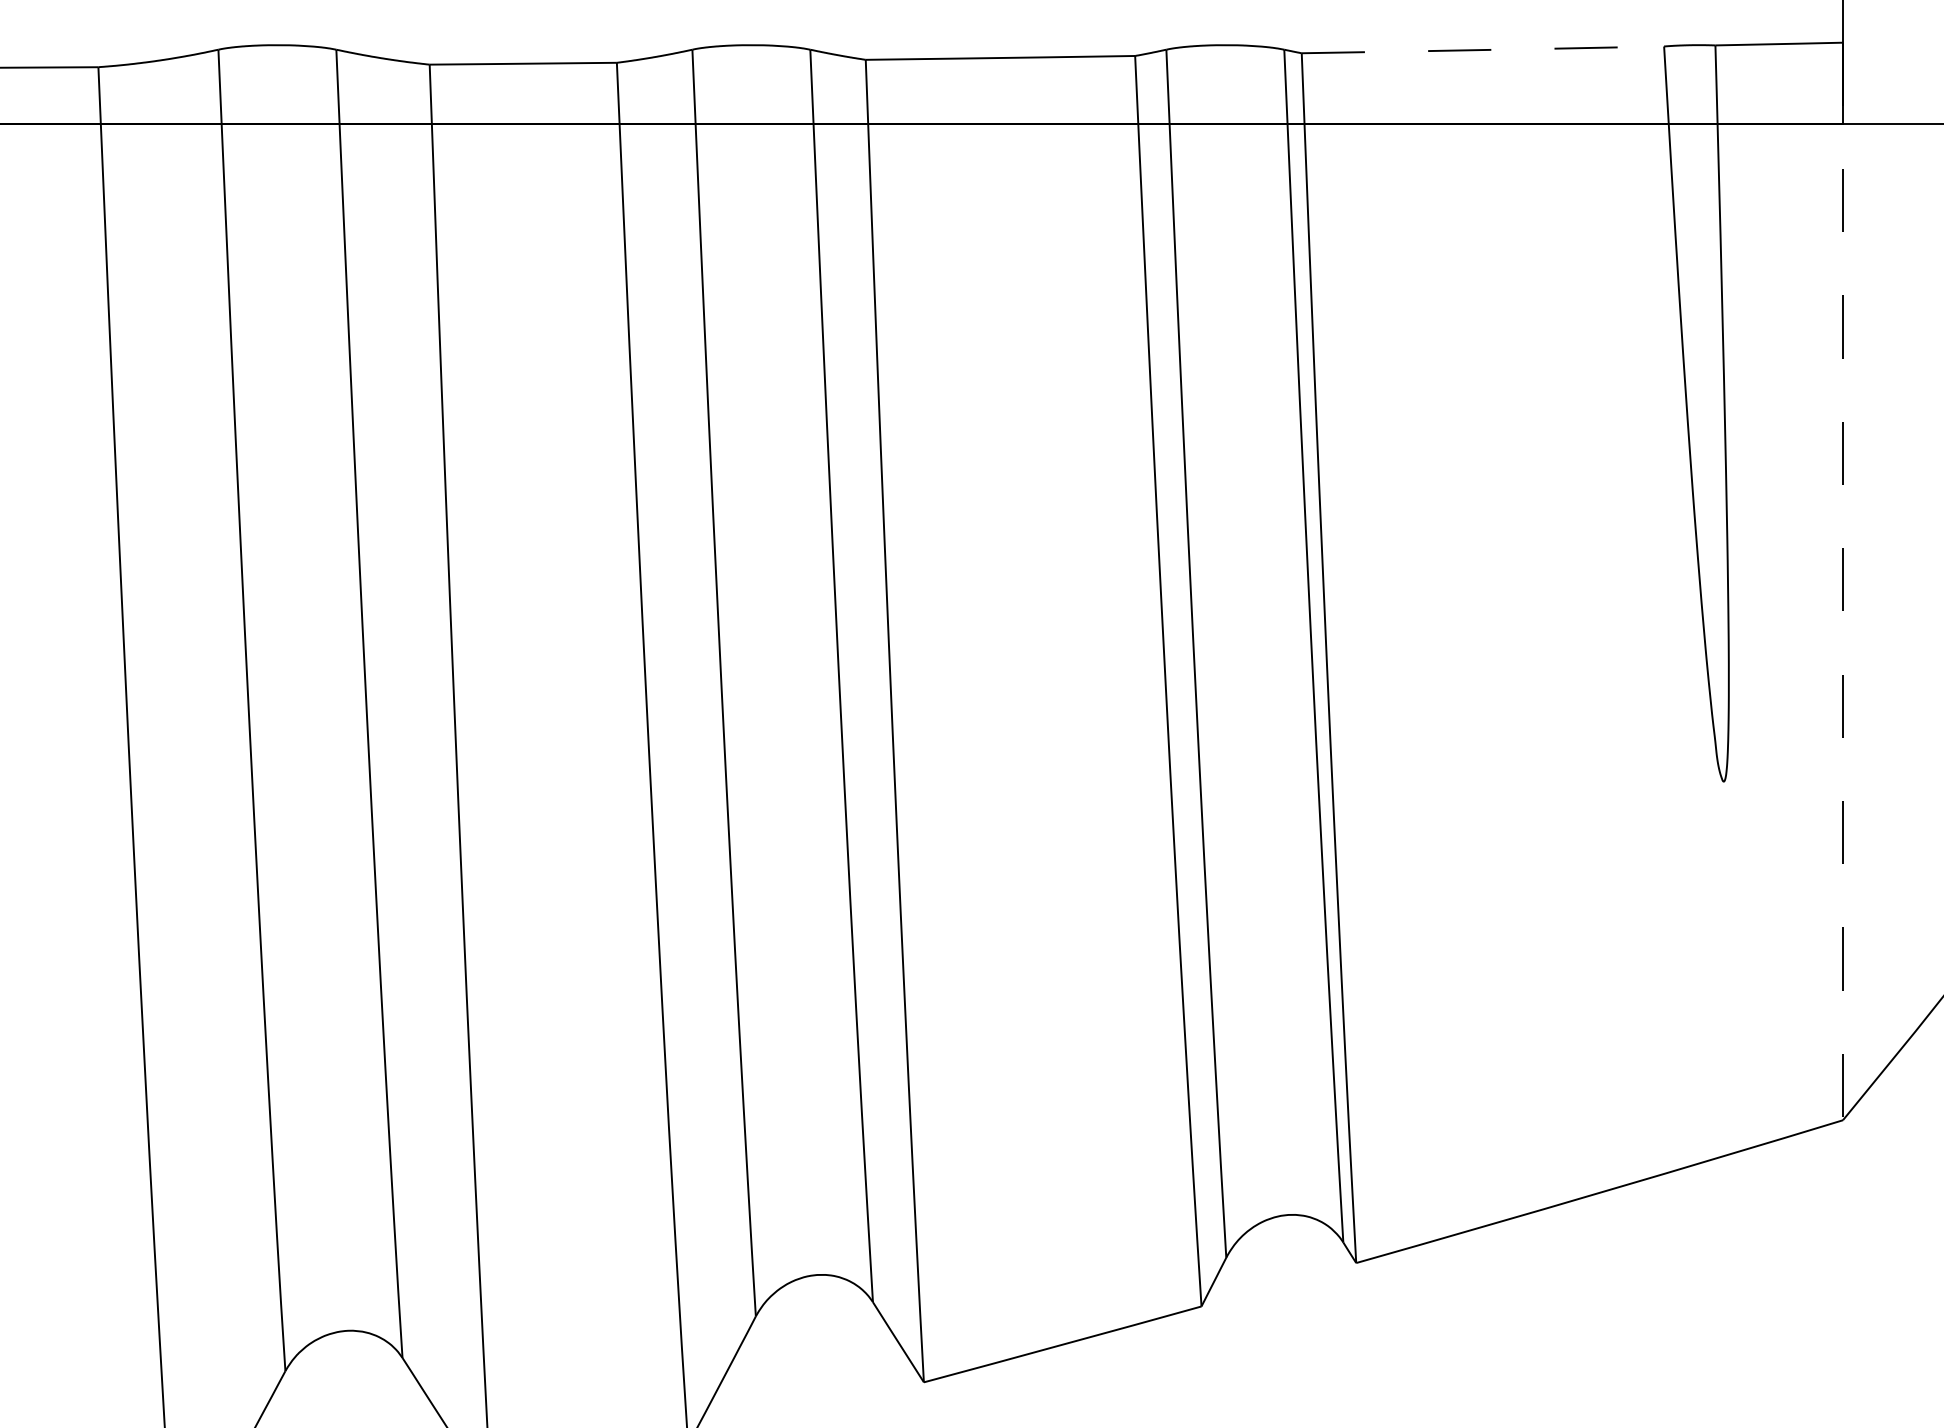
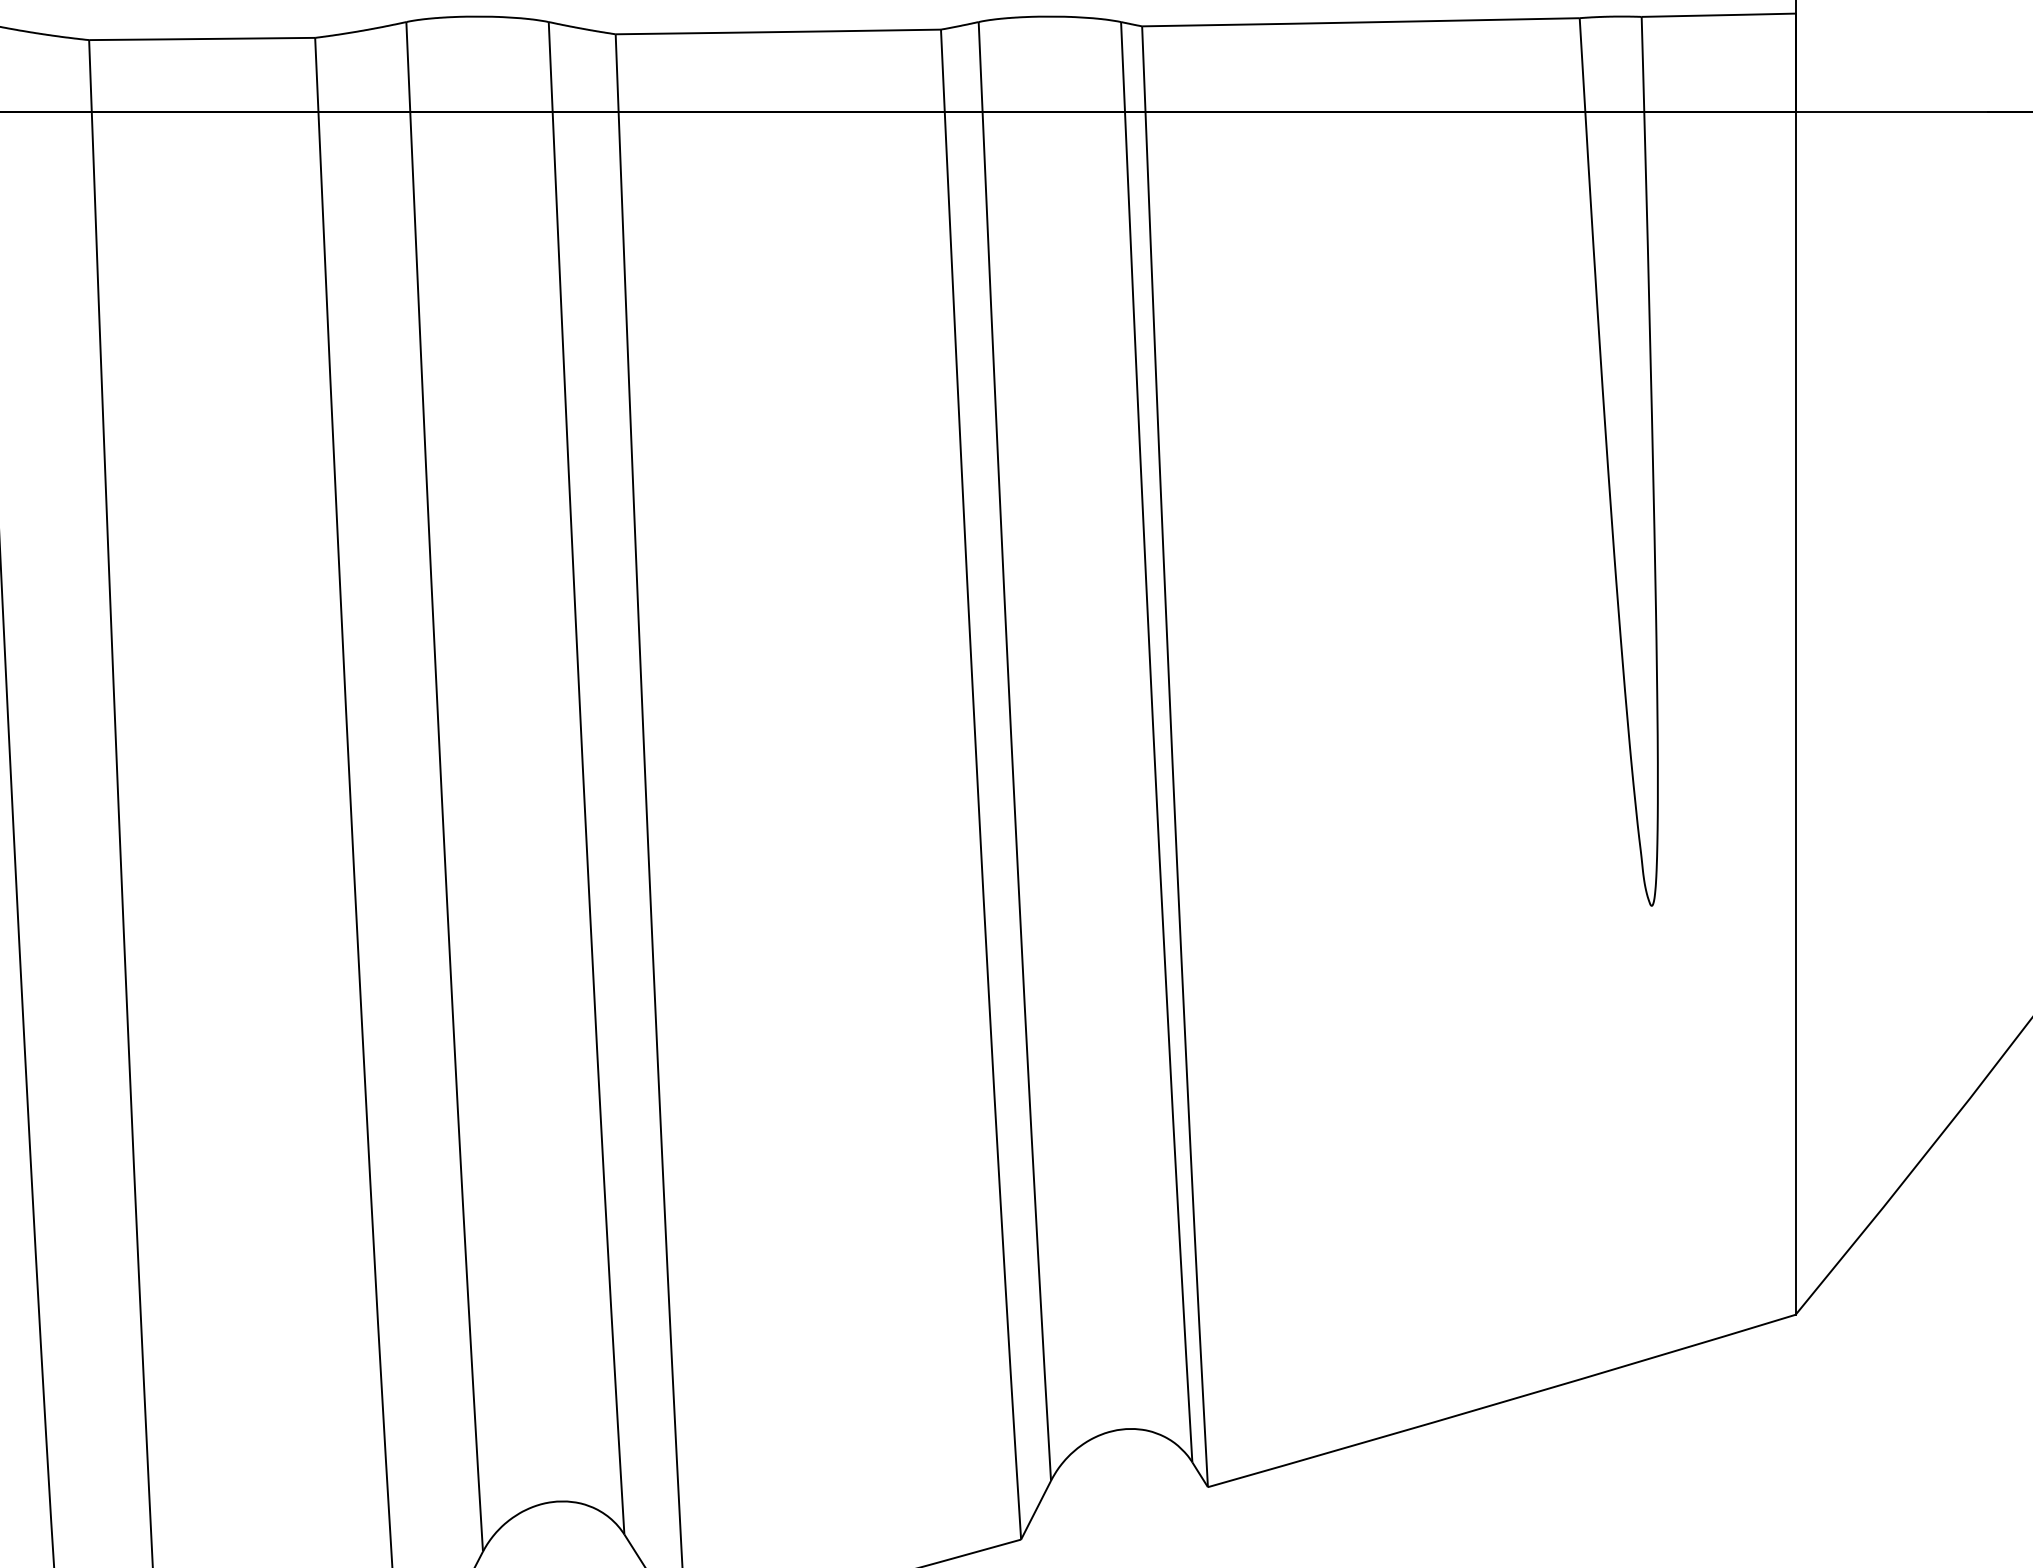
line: (1483, 50) -> (1361, 23), dashed -> solid
line: (1843, 581) -> (1796, 664), dashed -> solid

